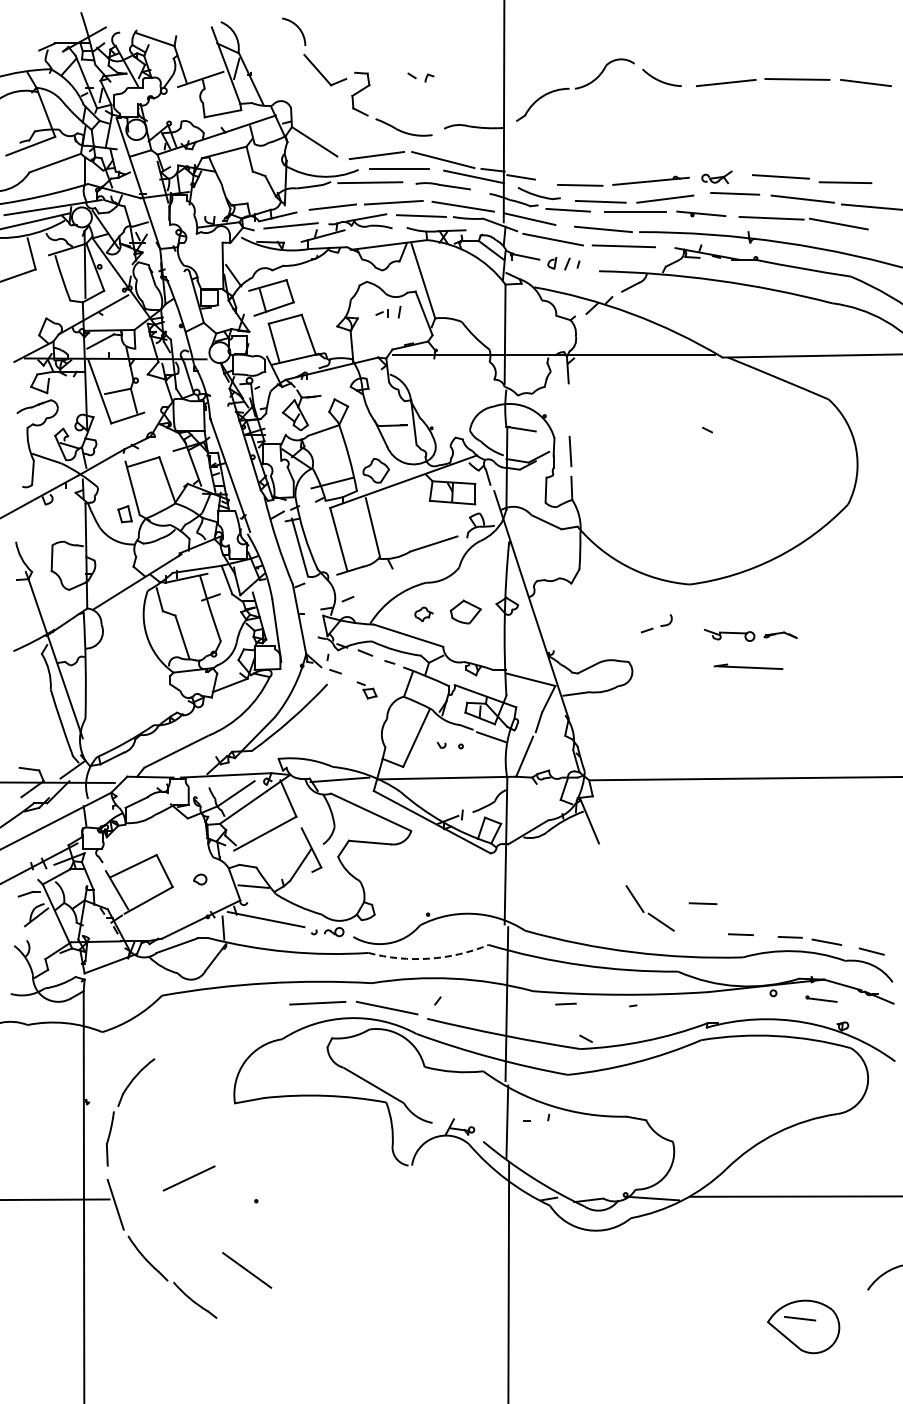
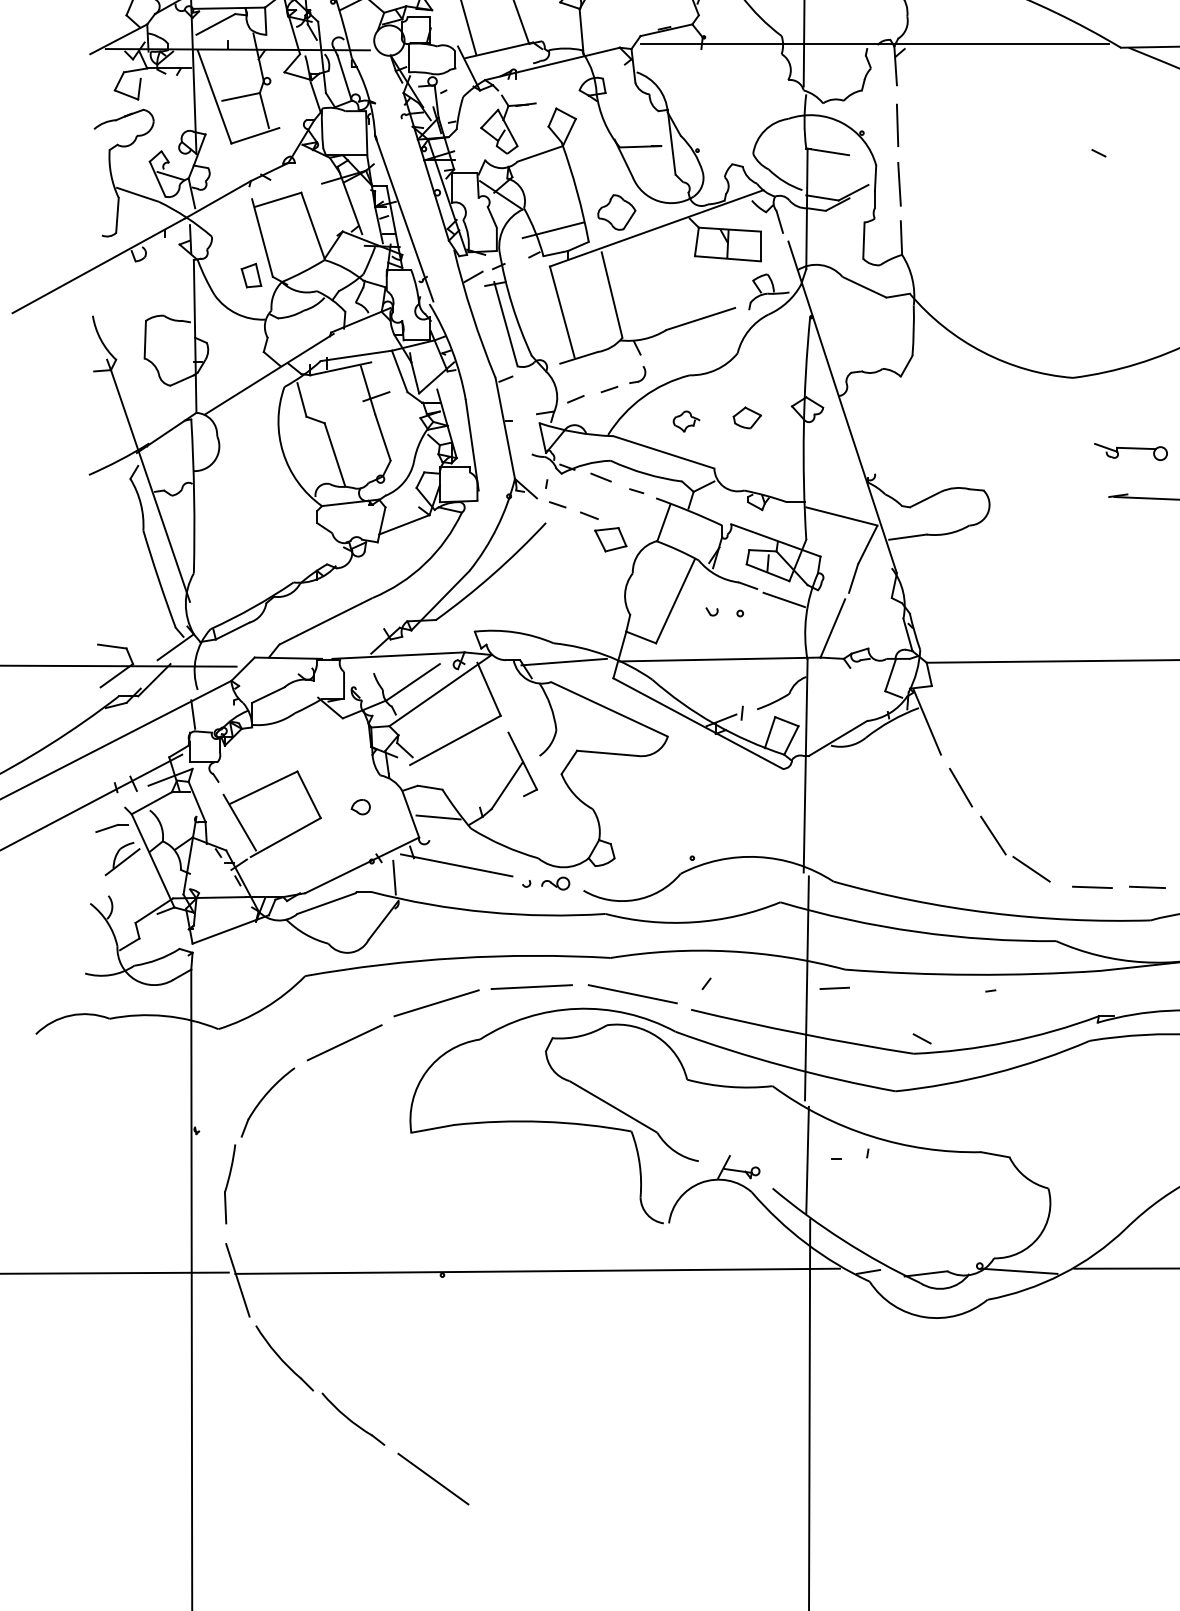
line: (568, 410) -> (896, 124), added
part: (465, 611) -> (746, 417), size x0.62
part: (656, 623) -> (623, 379), moved
part: (366, 690) -> (602, 532), size x1.67
line: (612, 866) -> (960, 788), added
line: (702, 903) -> (1091, 887), moved
arc: (429, 958) -> (694, 922), dashed -> solid
line: (565, 1003) -> (834, 987), moved
line: (252, 1014) -> (436, 1003), added
line: (188, 1178) -> (343, 1042), moved
line: (321, 1198) -> (537, 1271), added
line: (247, 1270) -> (433, 1479), moved

